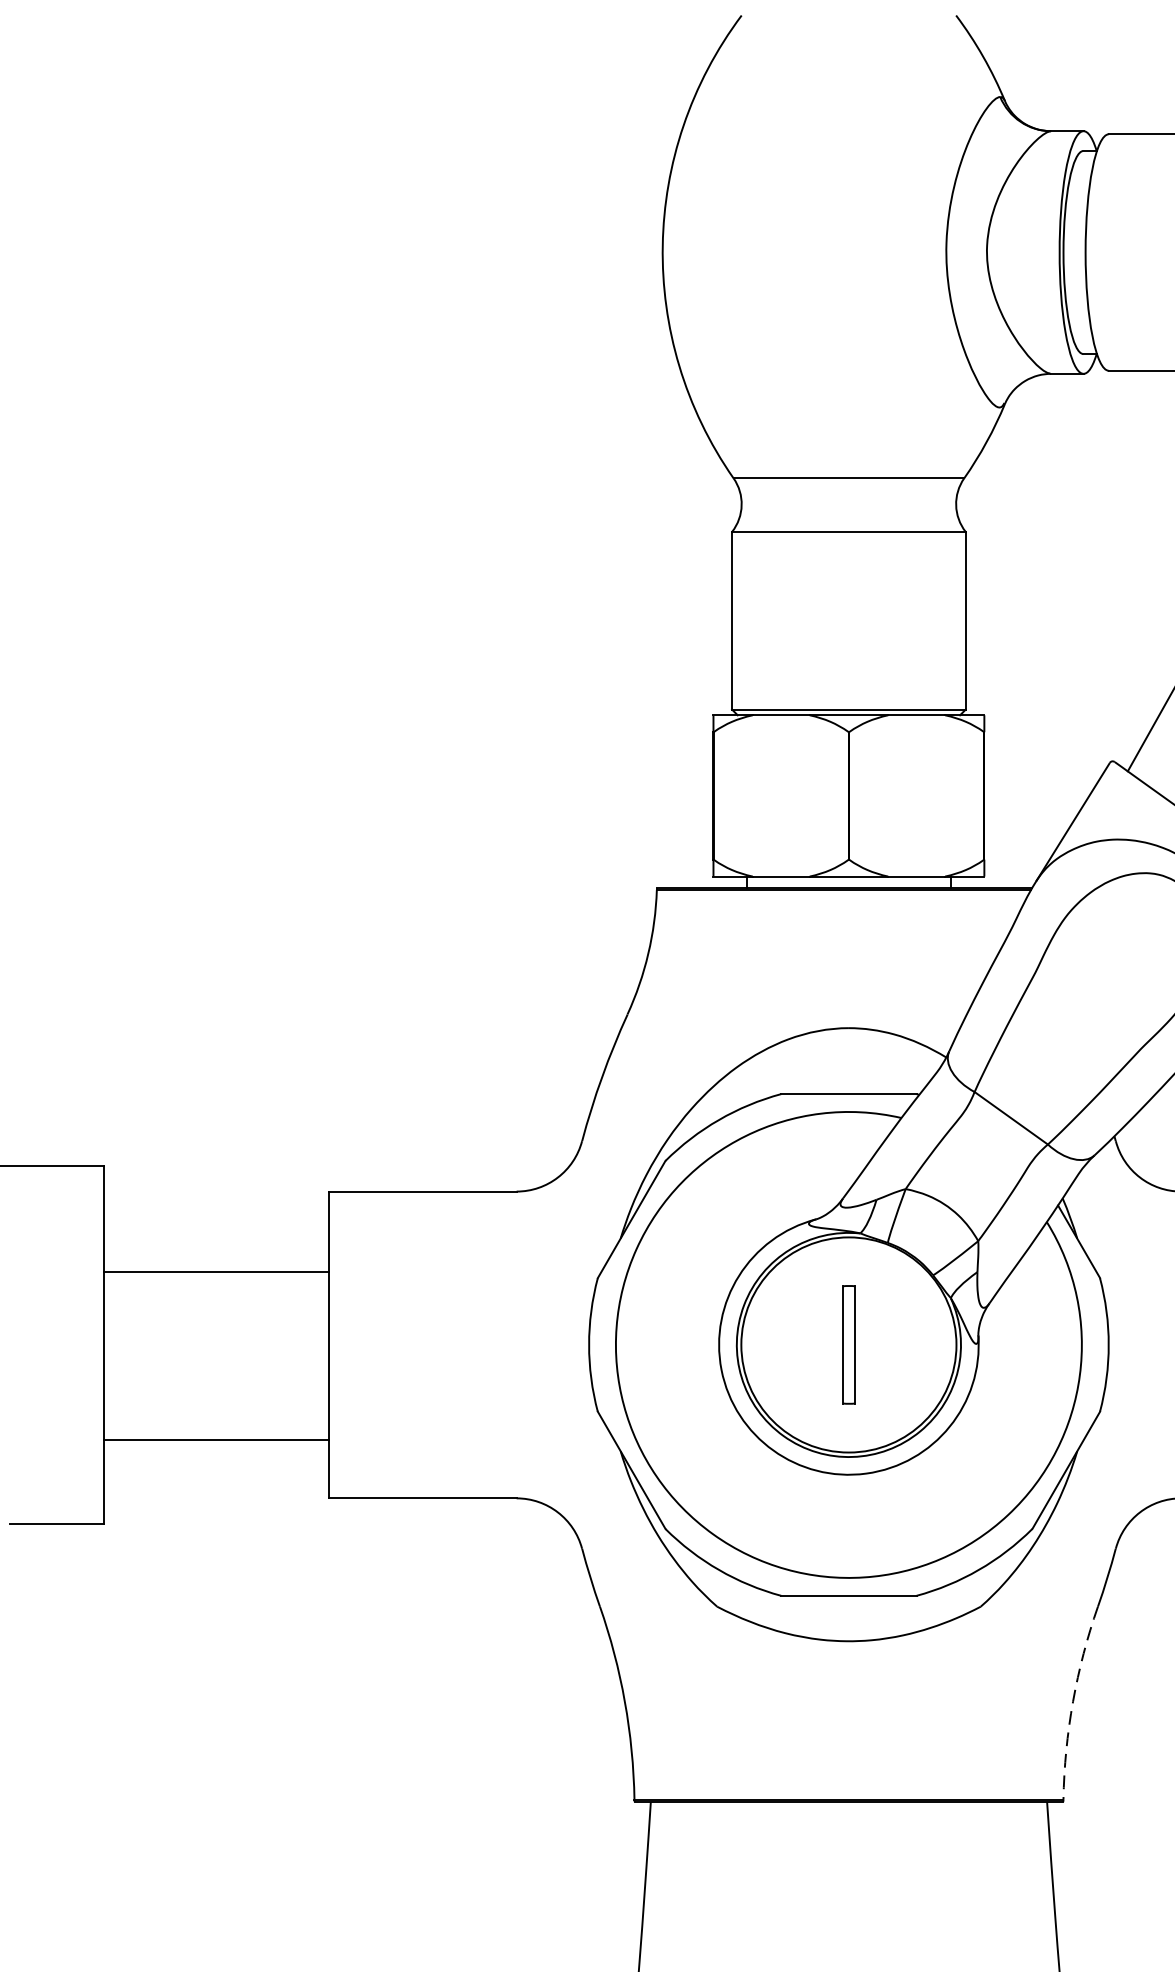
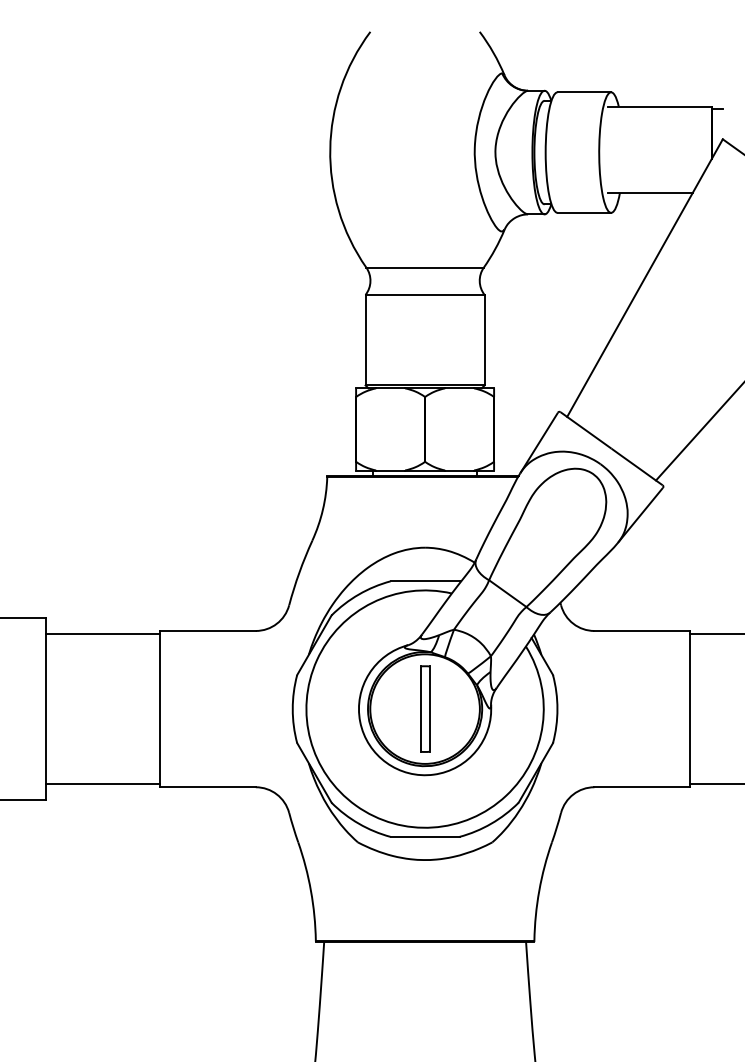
line: (215, 1271) -> (102, 633), moved
part: (849, 1343) -> (425, 708), size x1.43
line: (215, 1439) -> (102, 784), moved
arc: (1073, 1701) -> (539, 890), dashed -> solid

